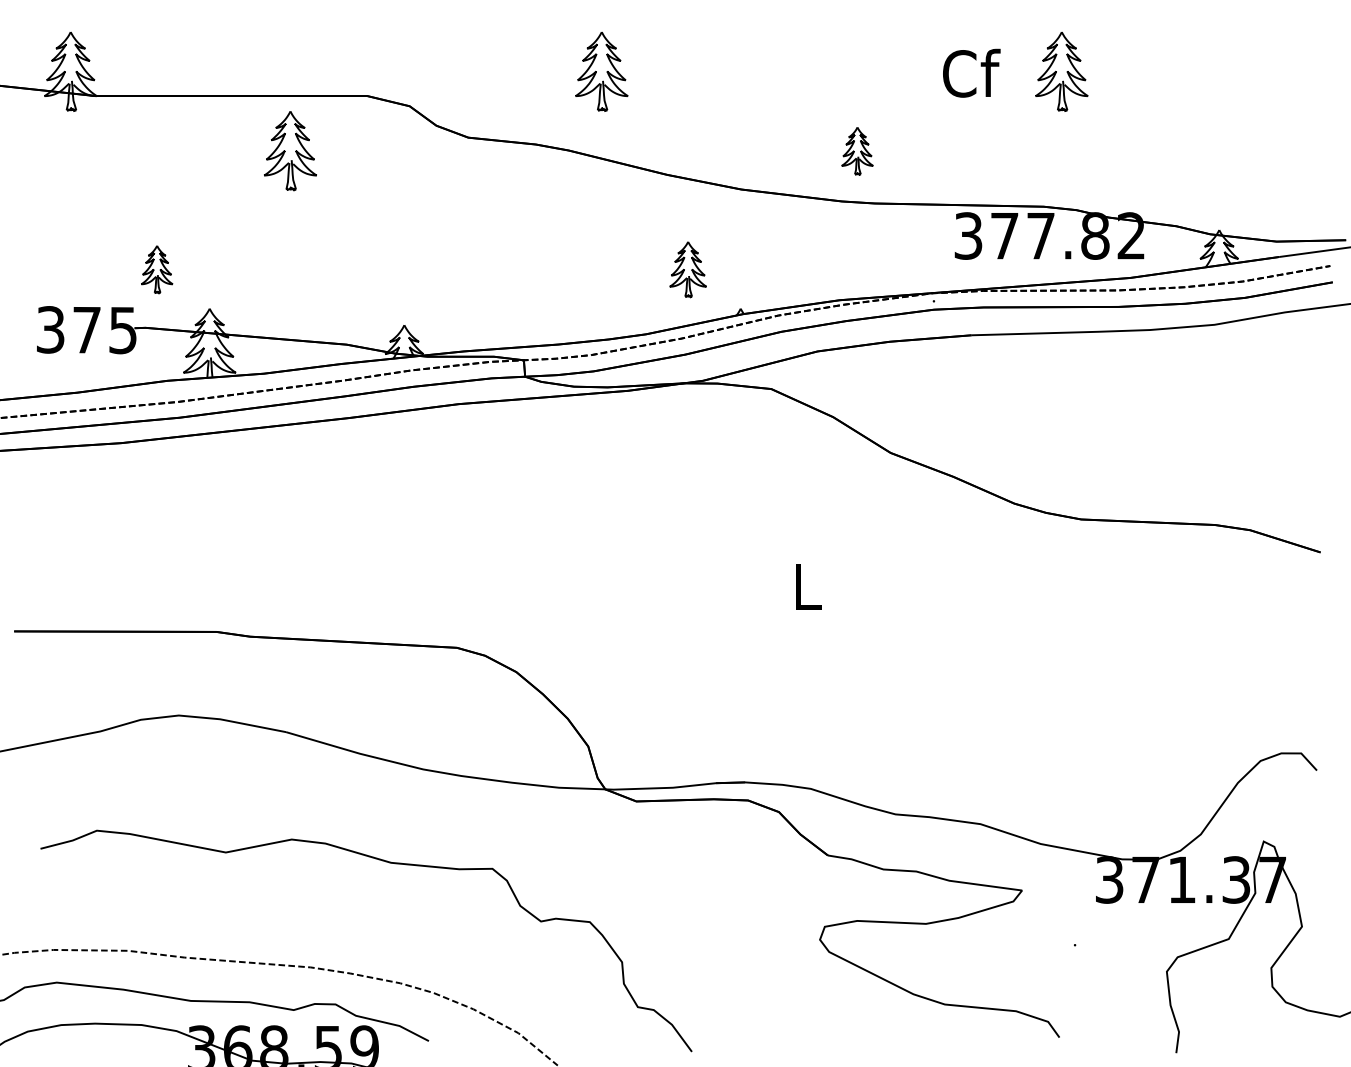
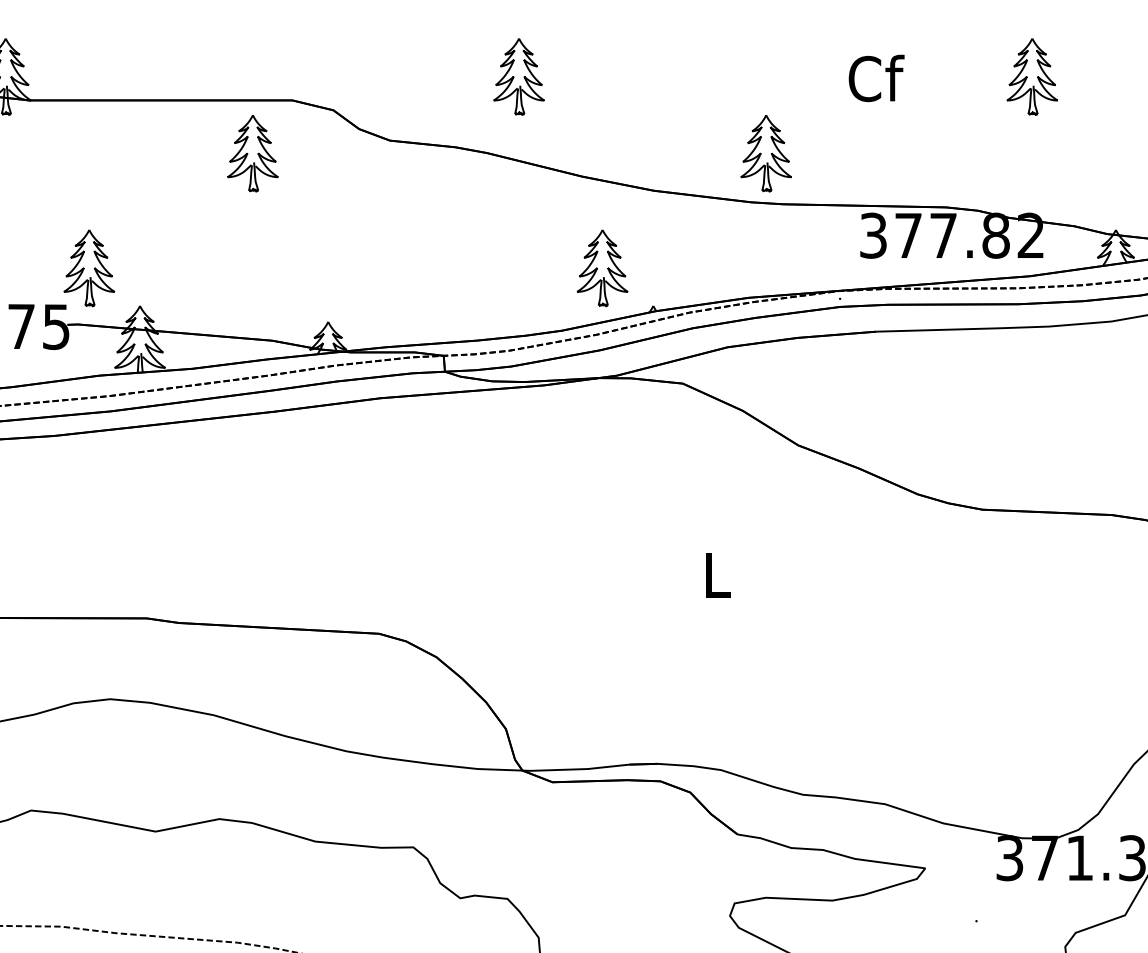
part: (1061, 71) -> (1032, 76), moved
part: (290, 151) -> (252, 154), moved
part: (857, 151) -> (766, 154), size x1.67
part: (156, 269) -> (88, 268), size x1.67
part: (687, 269) -> (601, 268), size x1.43

